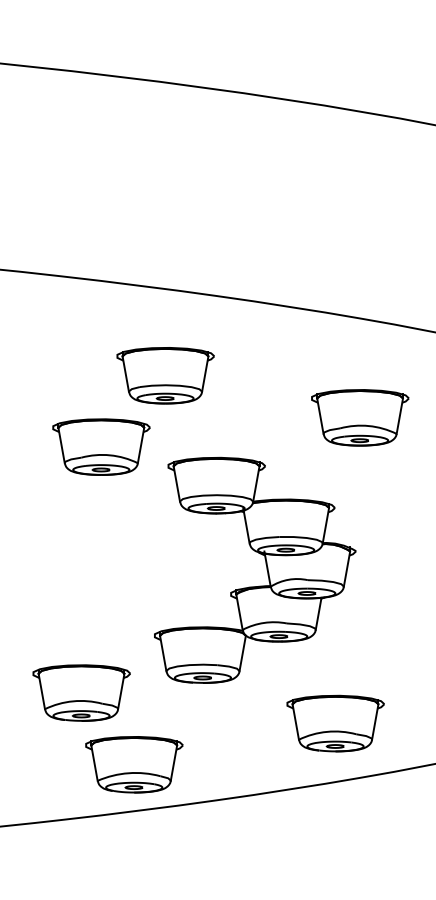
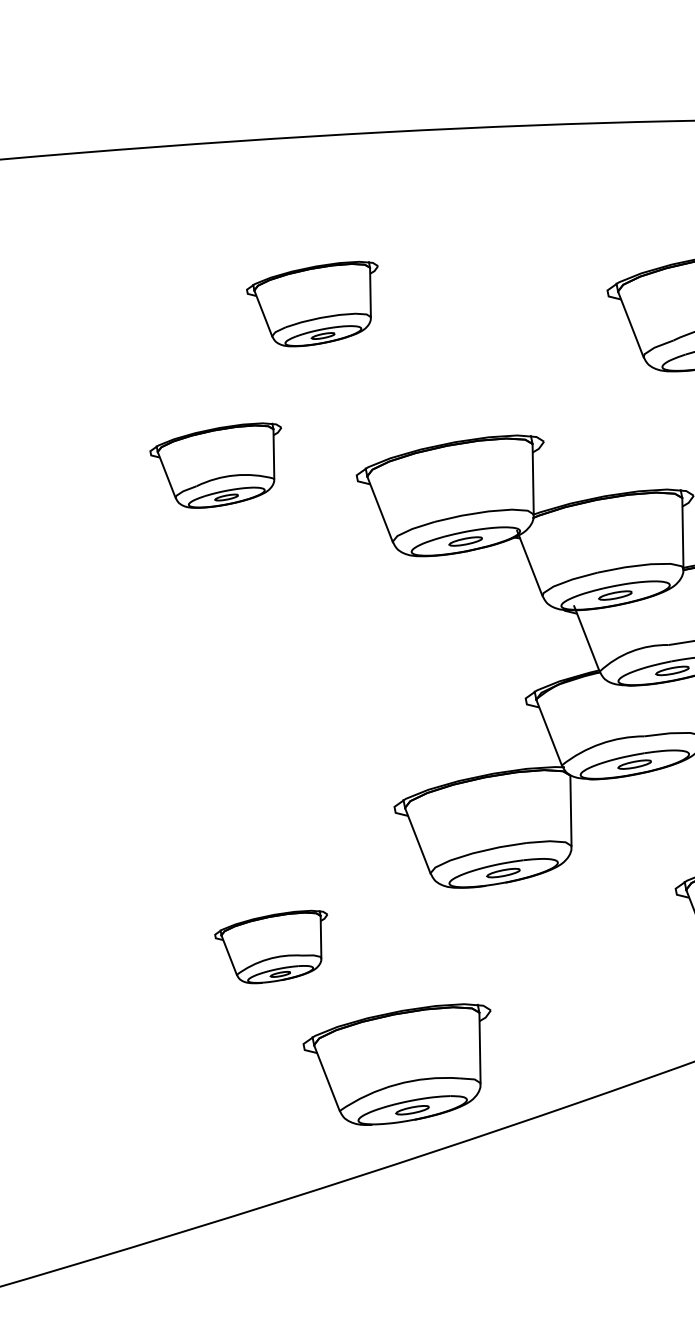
part: (165, 375) -> (317, 304), size x0.7
part: (101, 446) -> (220, 465), size x0.7
part: (81, 692) -> (275, 946), size x0.6

